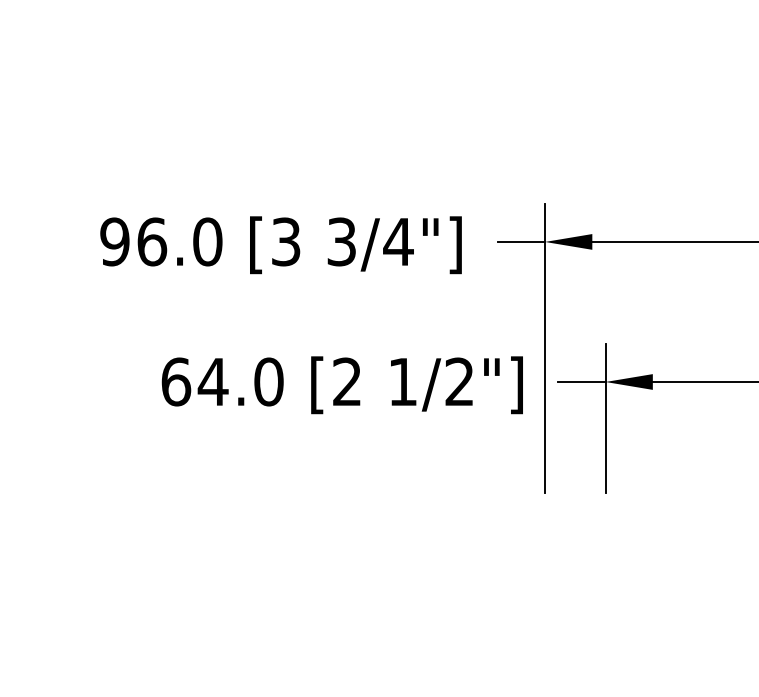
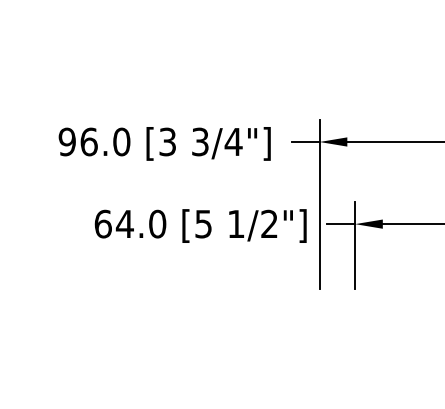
text: (347, 380) -> (203, 223), [2 -> [5

